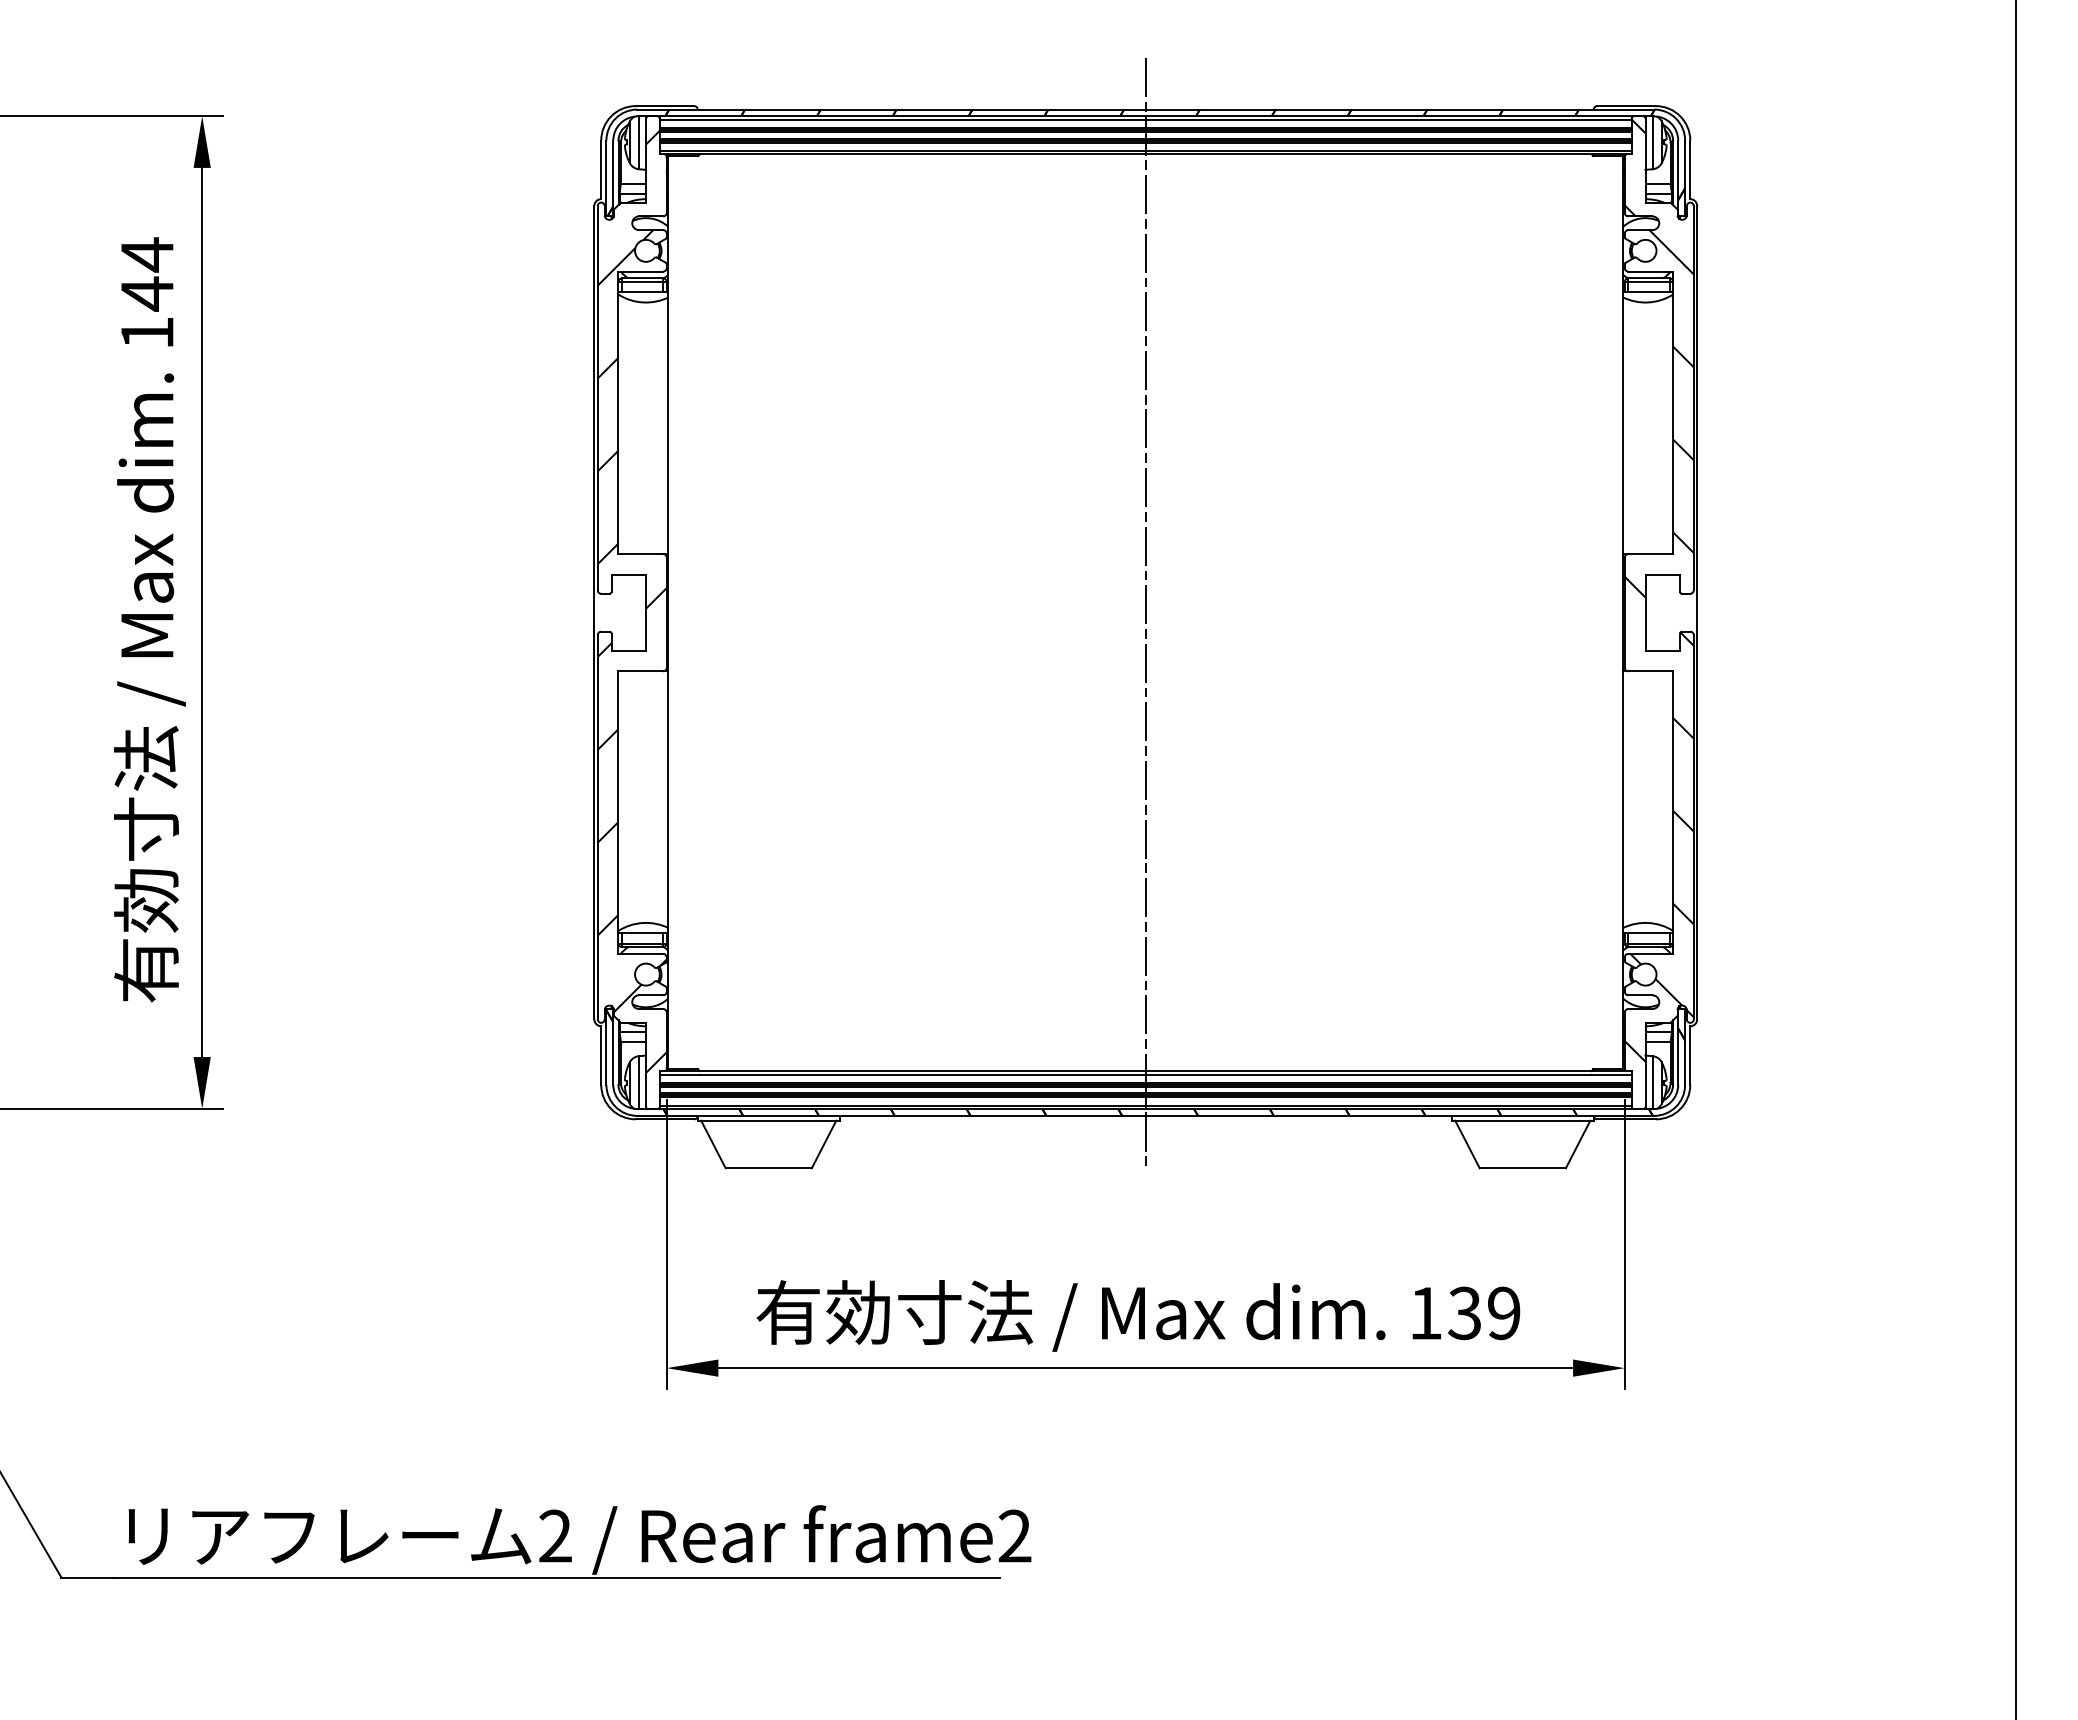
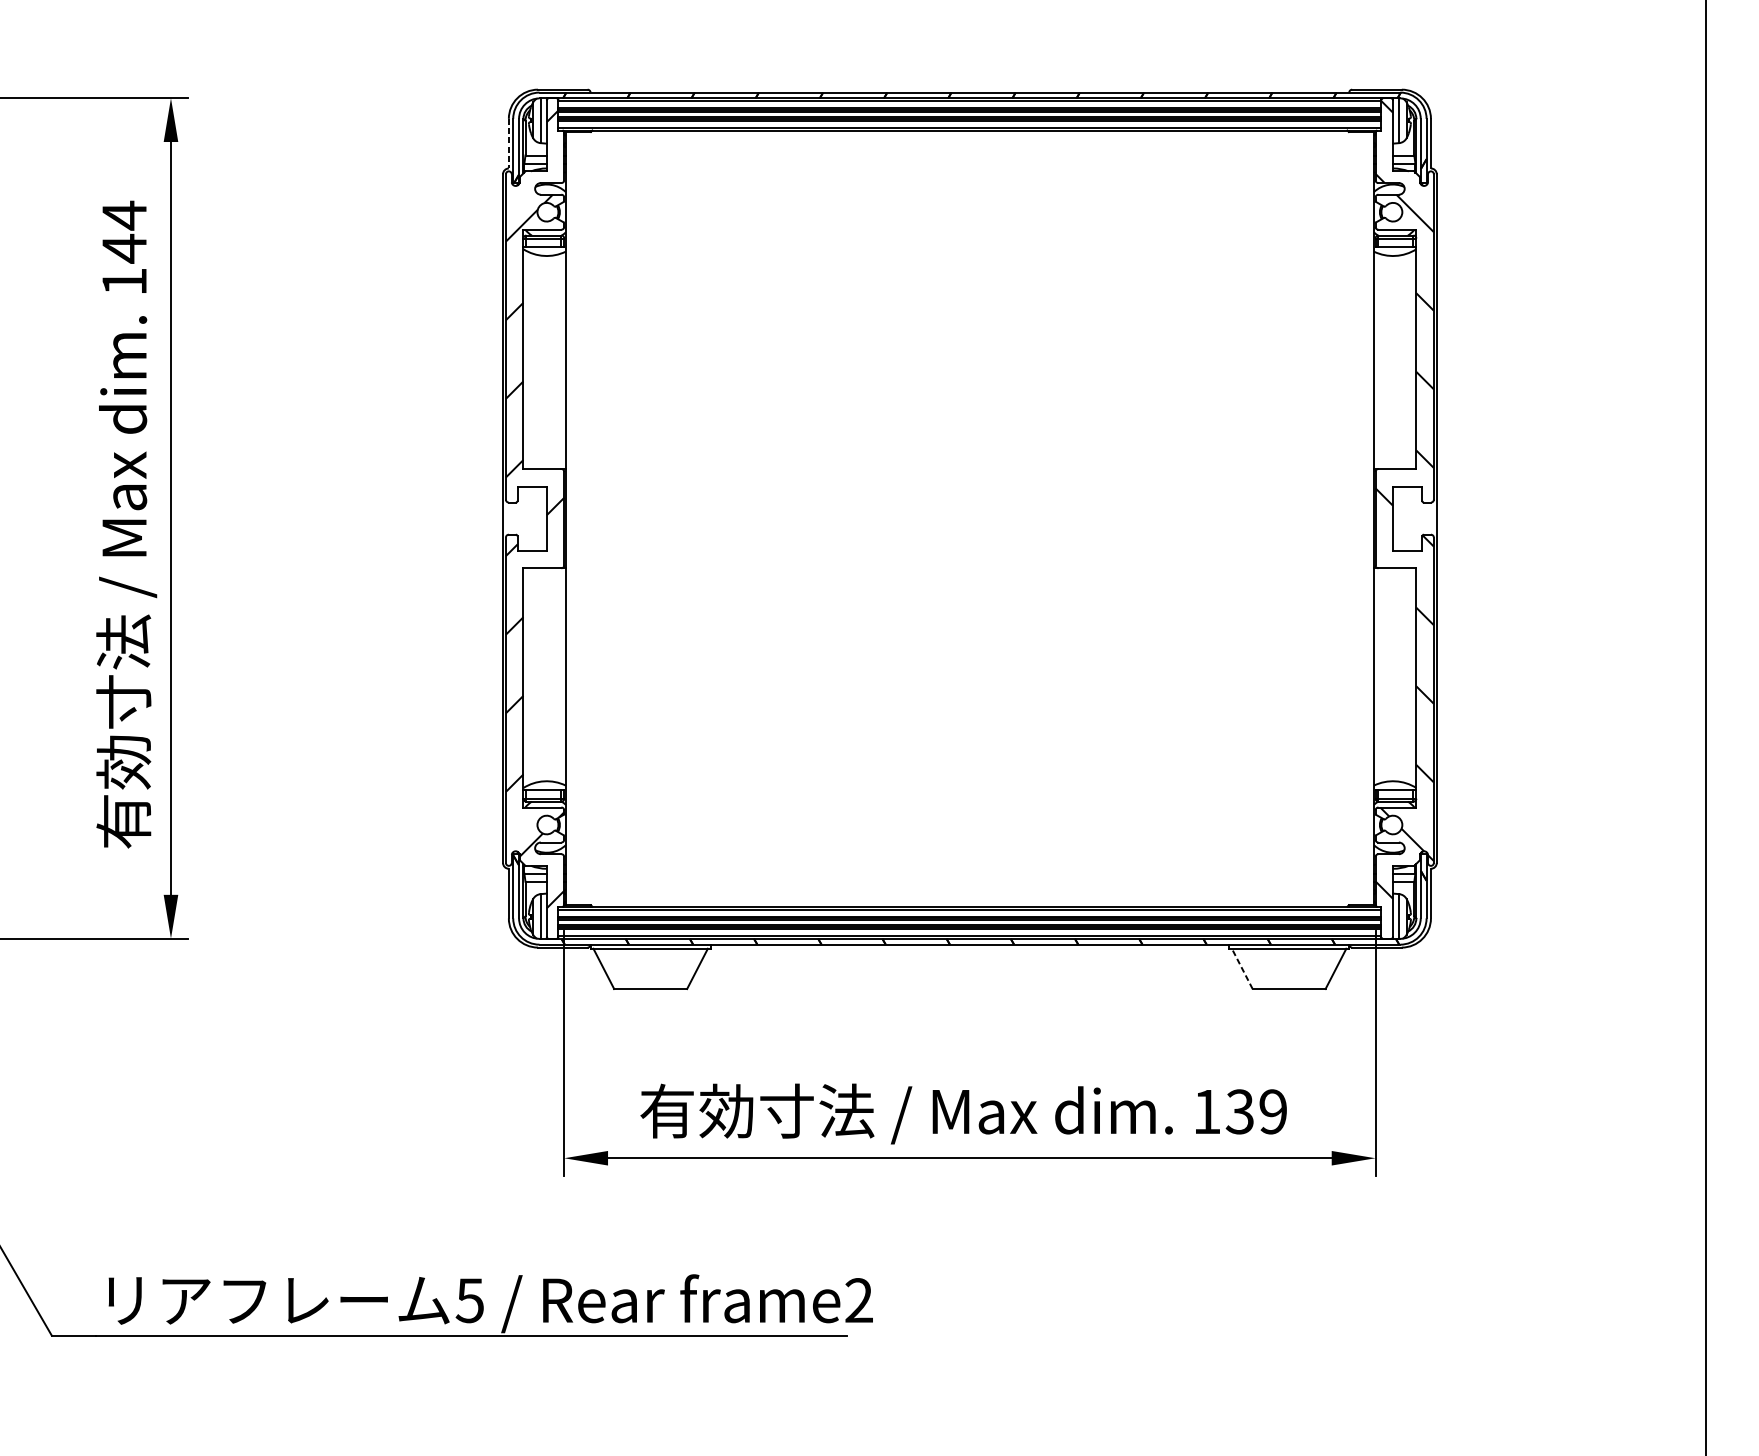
line: (601, 170) -> (509, 144), solid -> dashed
line: (1145, 612) -> (969, 518), removed
line: (1467, 1144) -> (1242, 968), solid -> dashed
text: (554, 1536) -> (469, 1300), 2 -> 5

